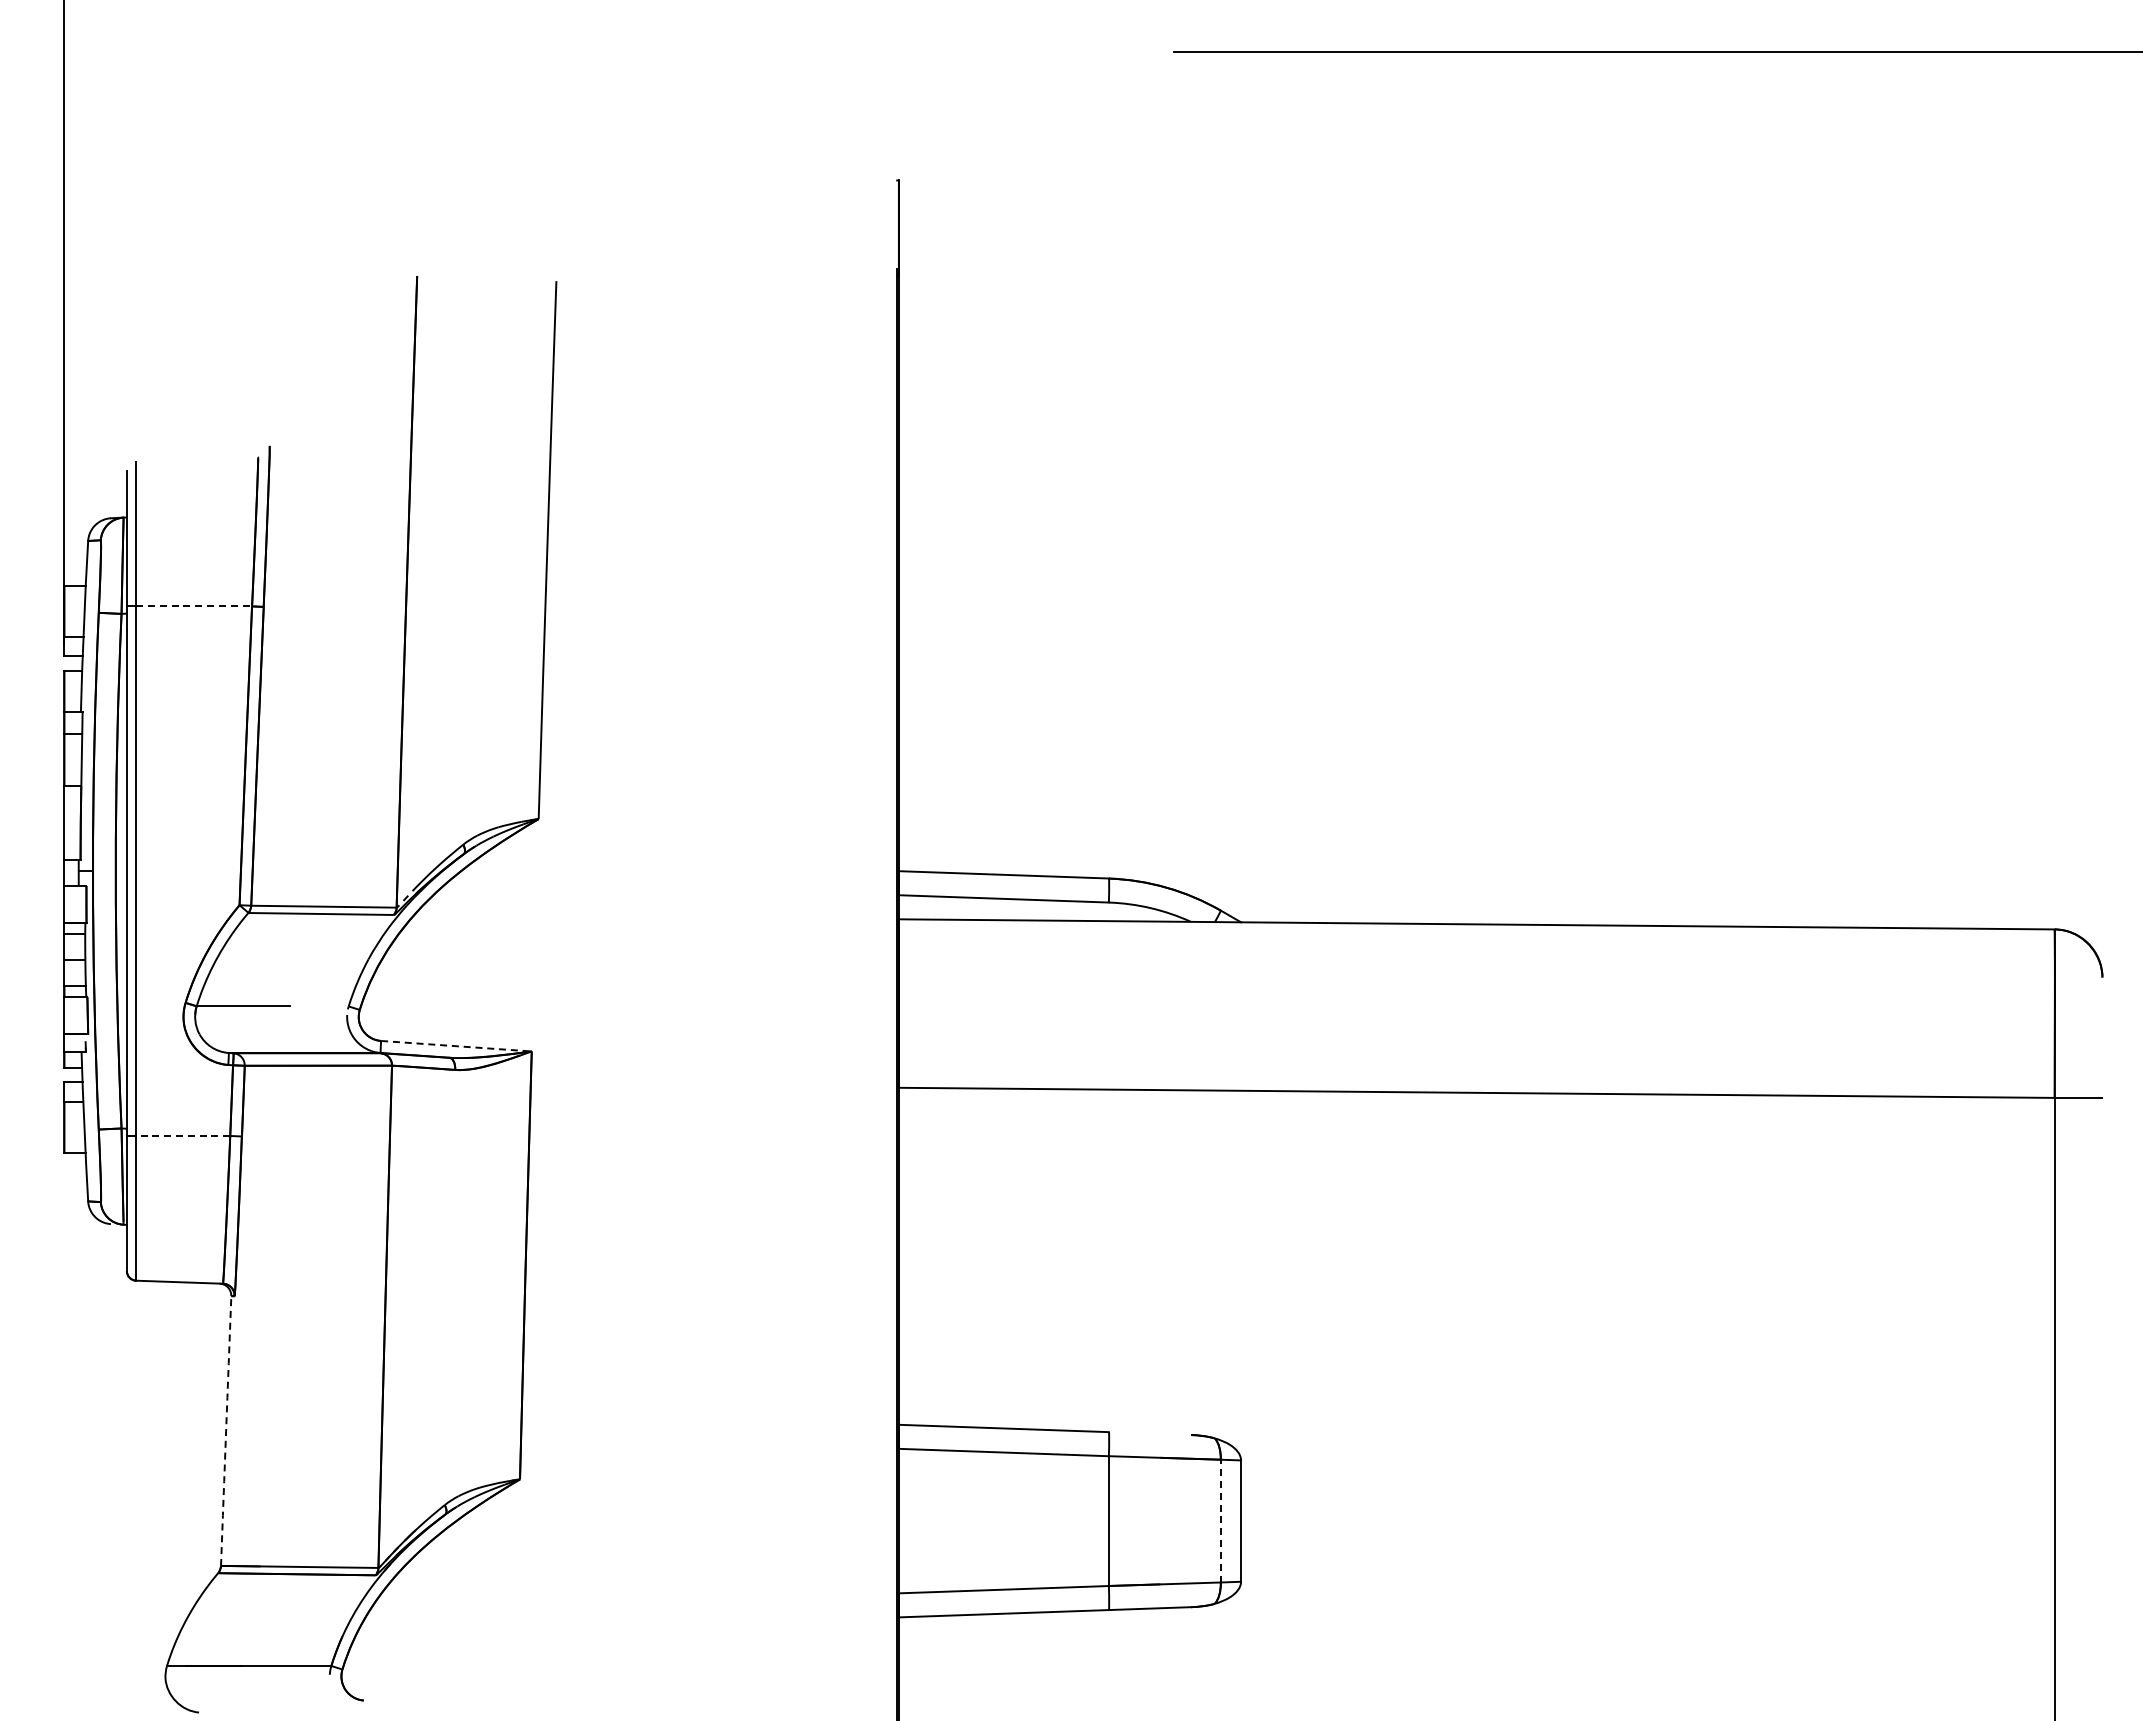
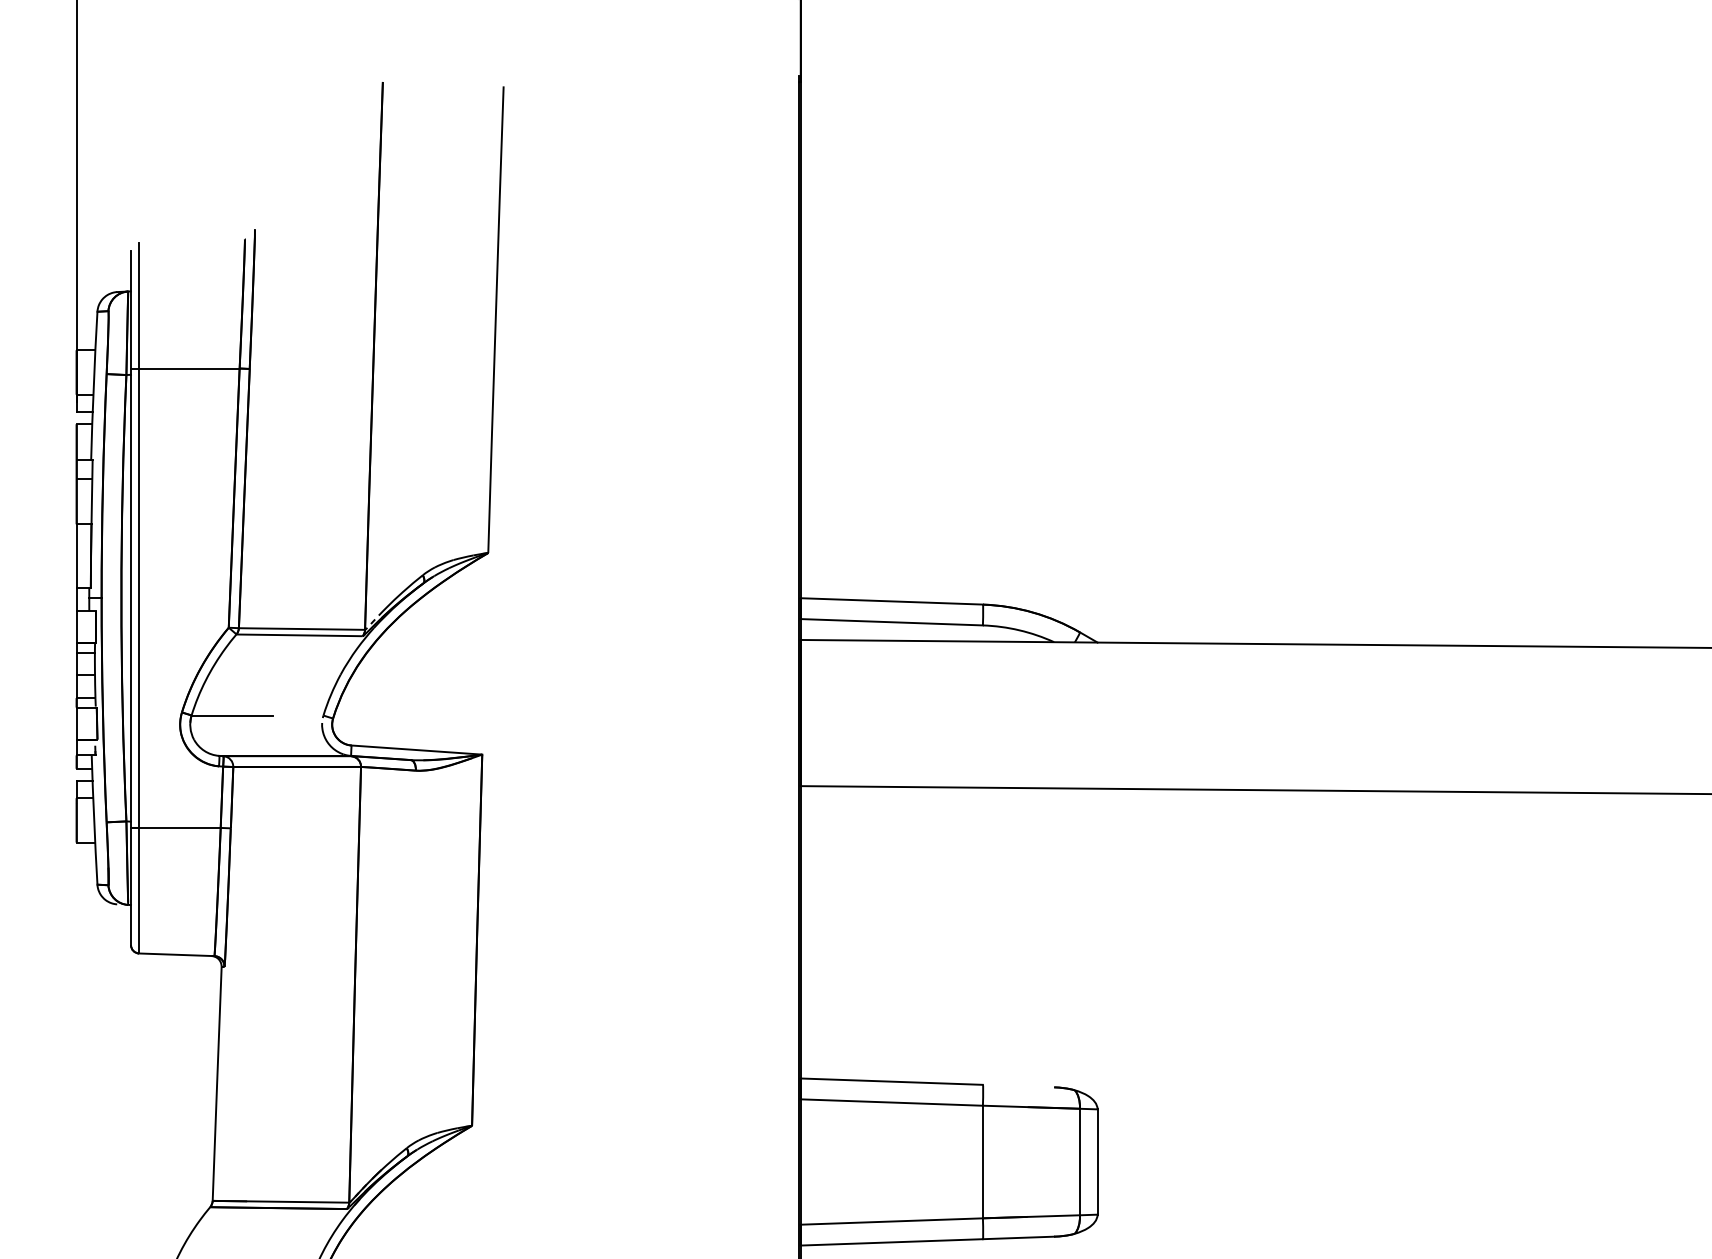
line: (194, 606) -> (189, 368), dashed -> solid
line: (456, 1046) -> (416, 750), dashed -> solid
line: (182, 1135) -> (179, 827), dashed -> solid
arc: (226, 1431) -> (217, 1084), dashed -> solid
line: (1220, 1520) -> (1079, 1161), dashed -> solid

